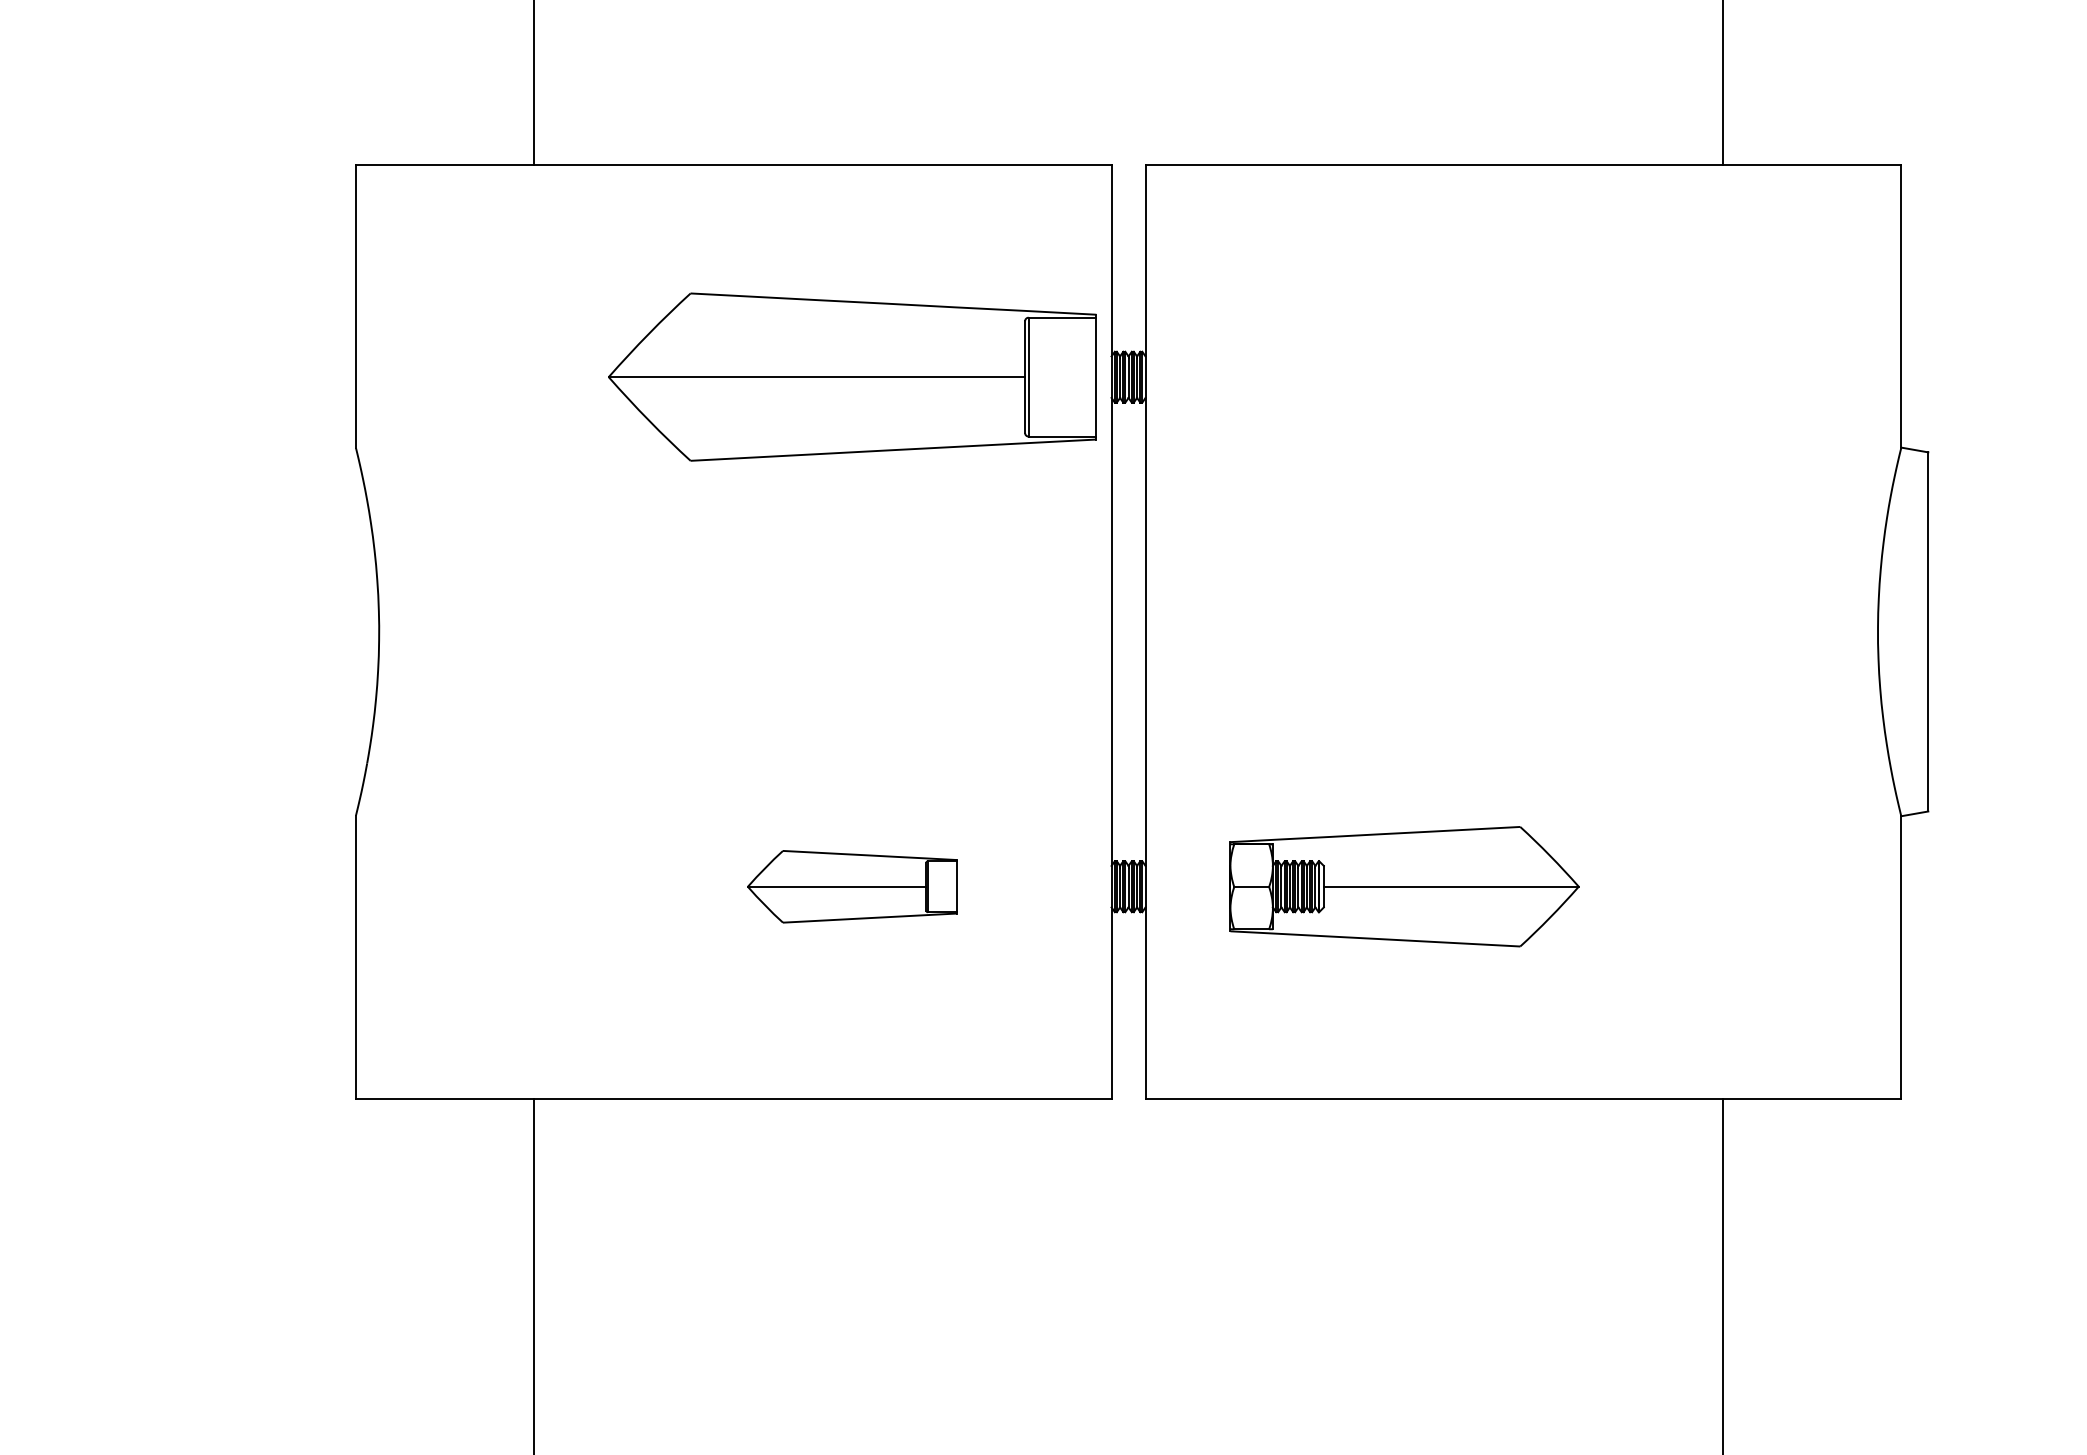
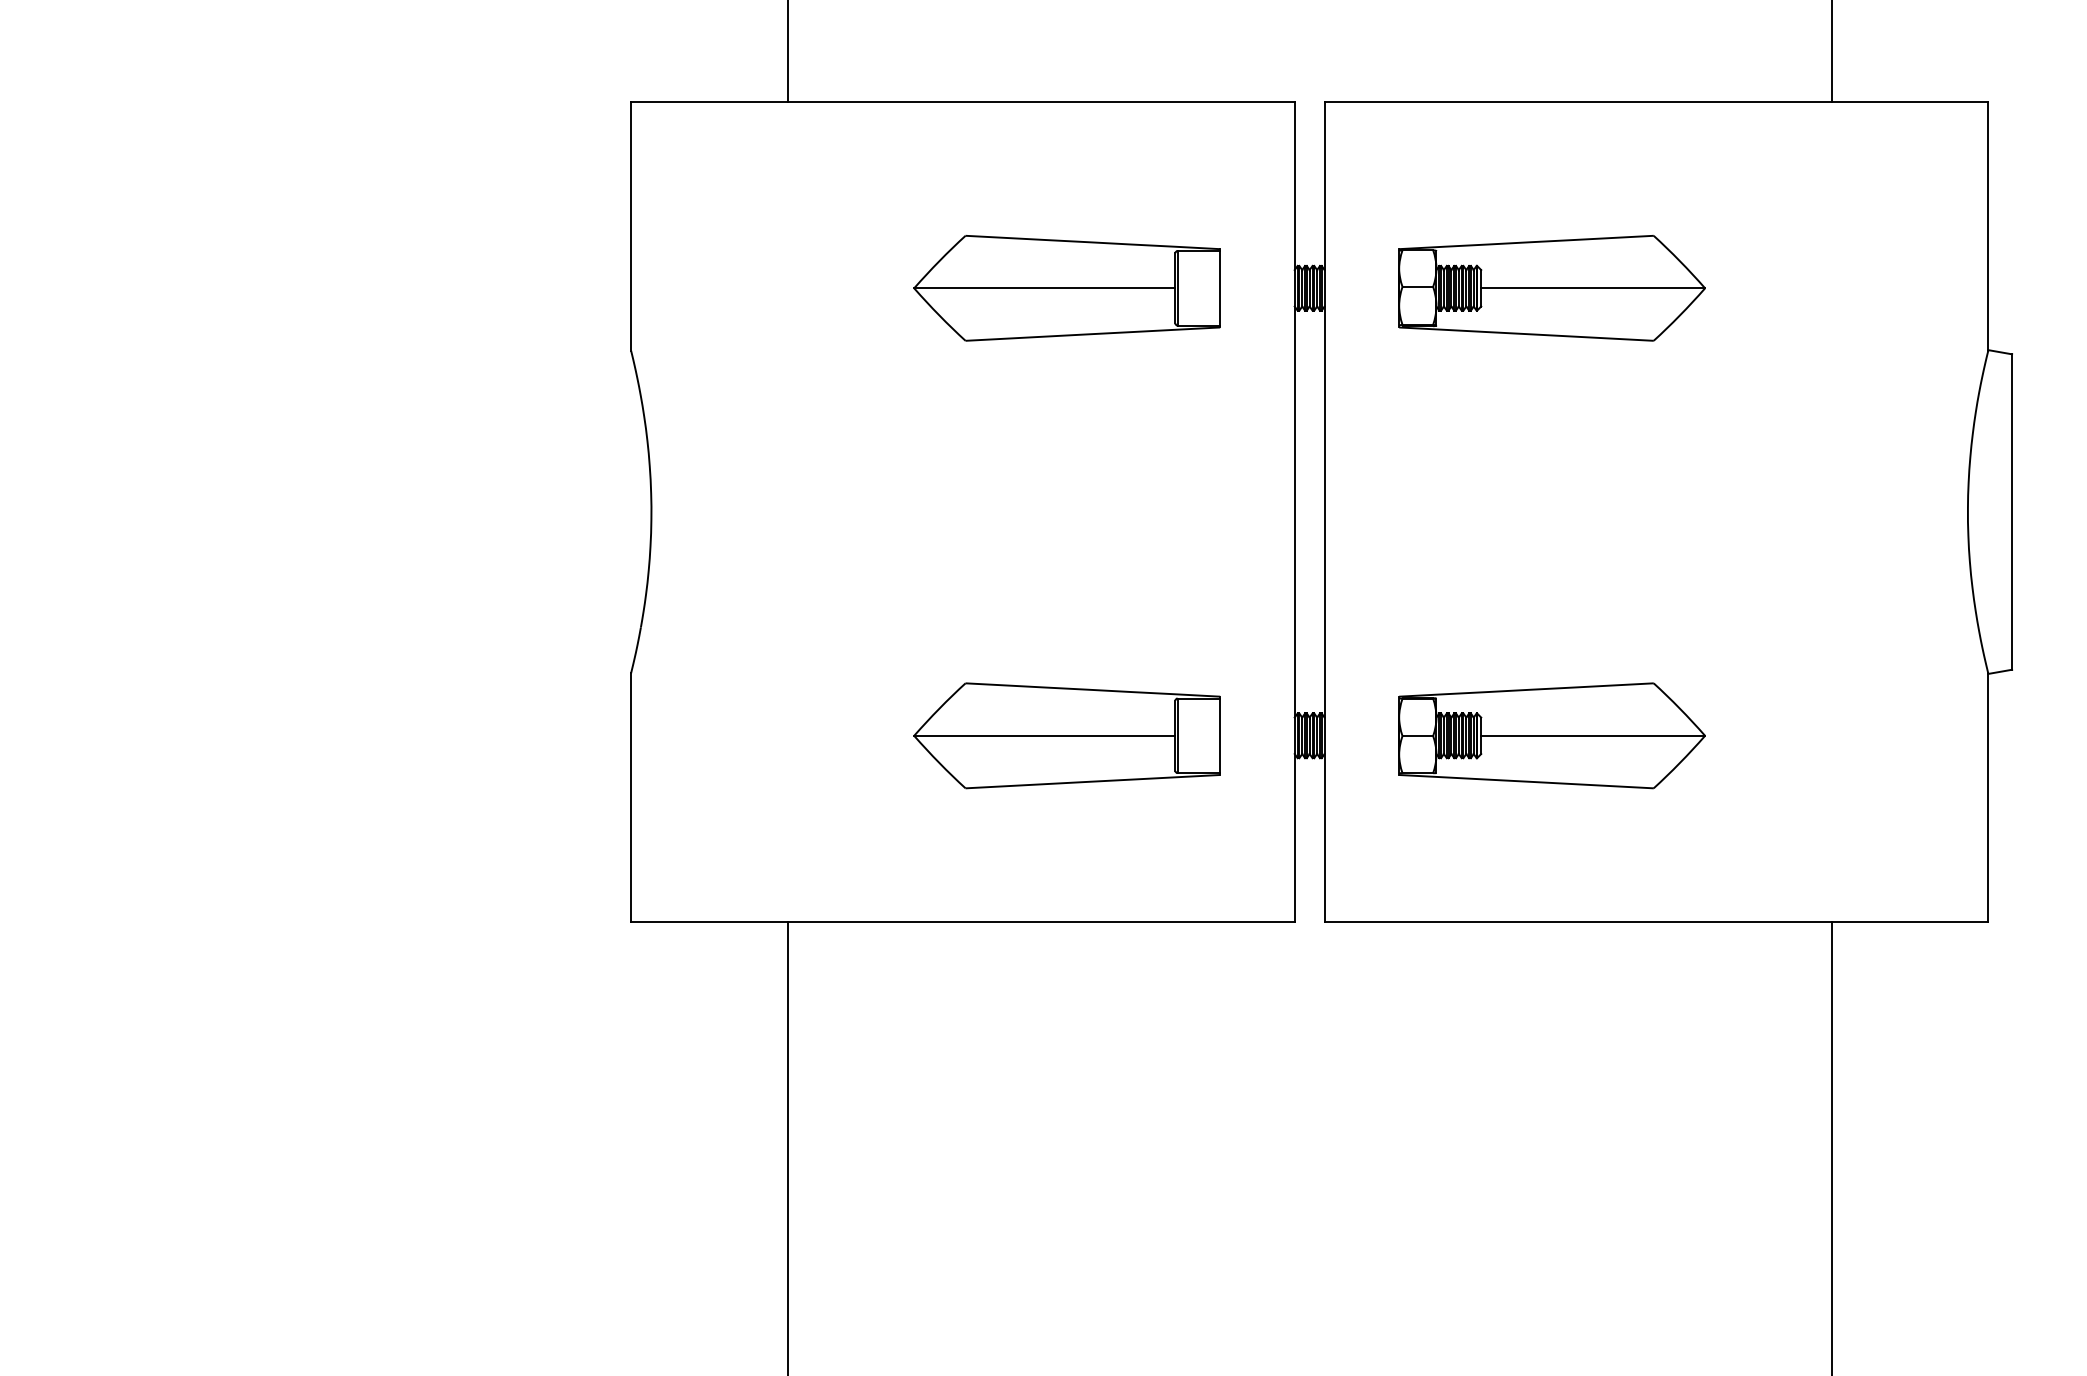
part: (851, 377) -> (1066, 288), size x0.71
part: (1403, 377) -> (1551, 288), added
part: (851, 886) -> (1066, 735), size x1.67

